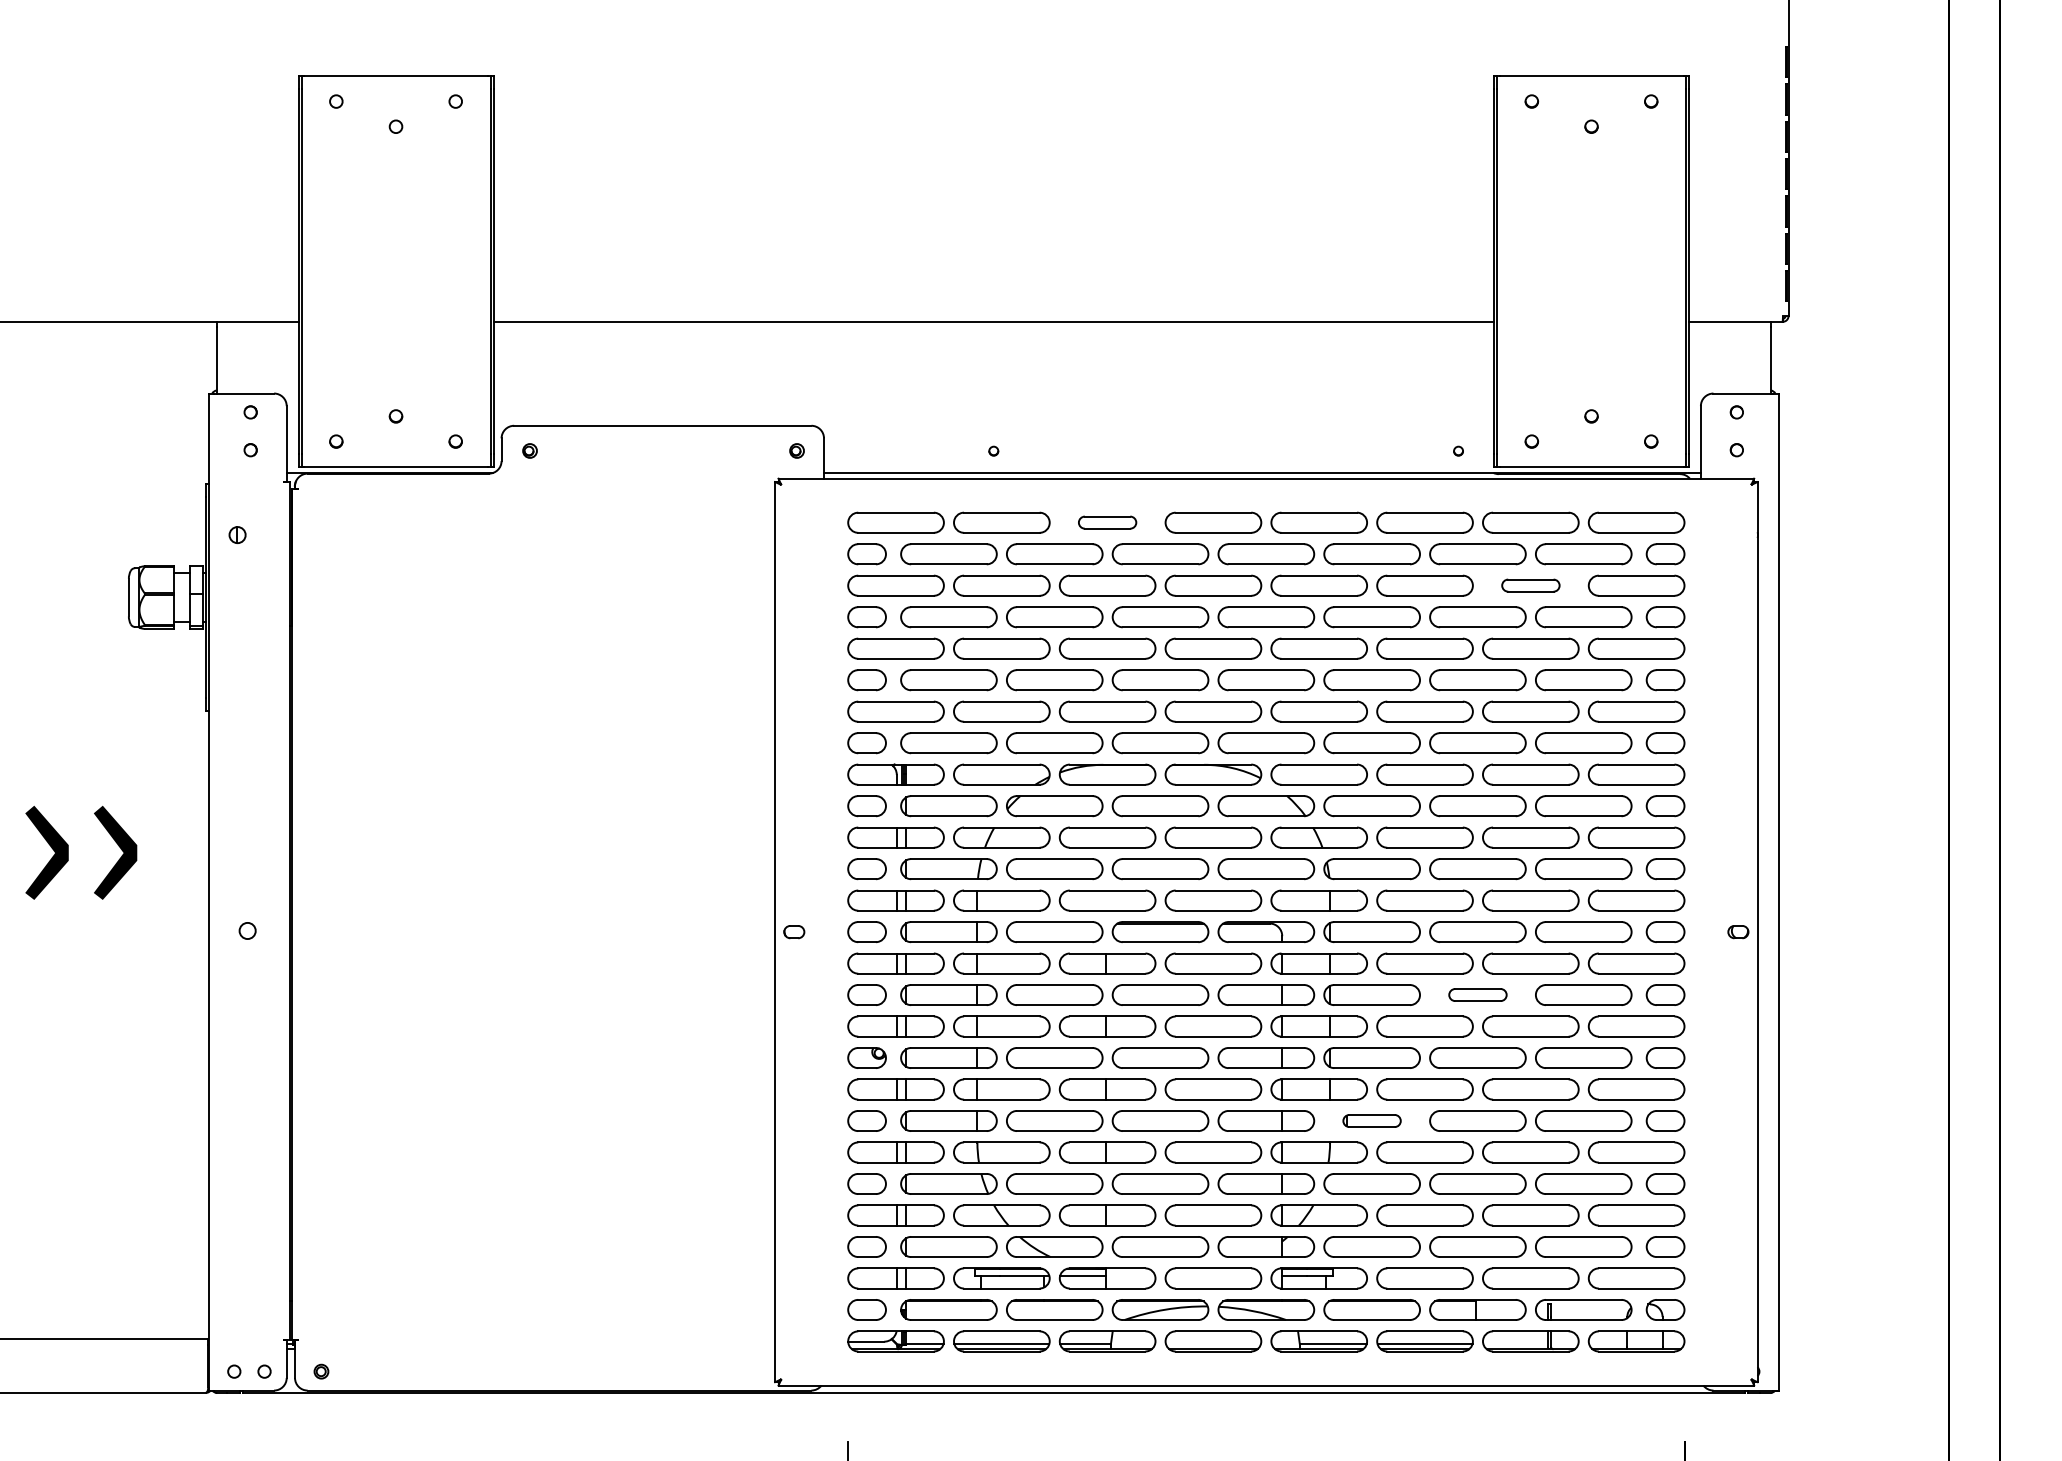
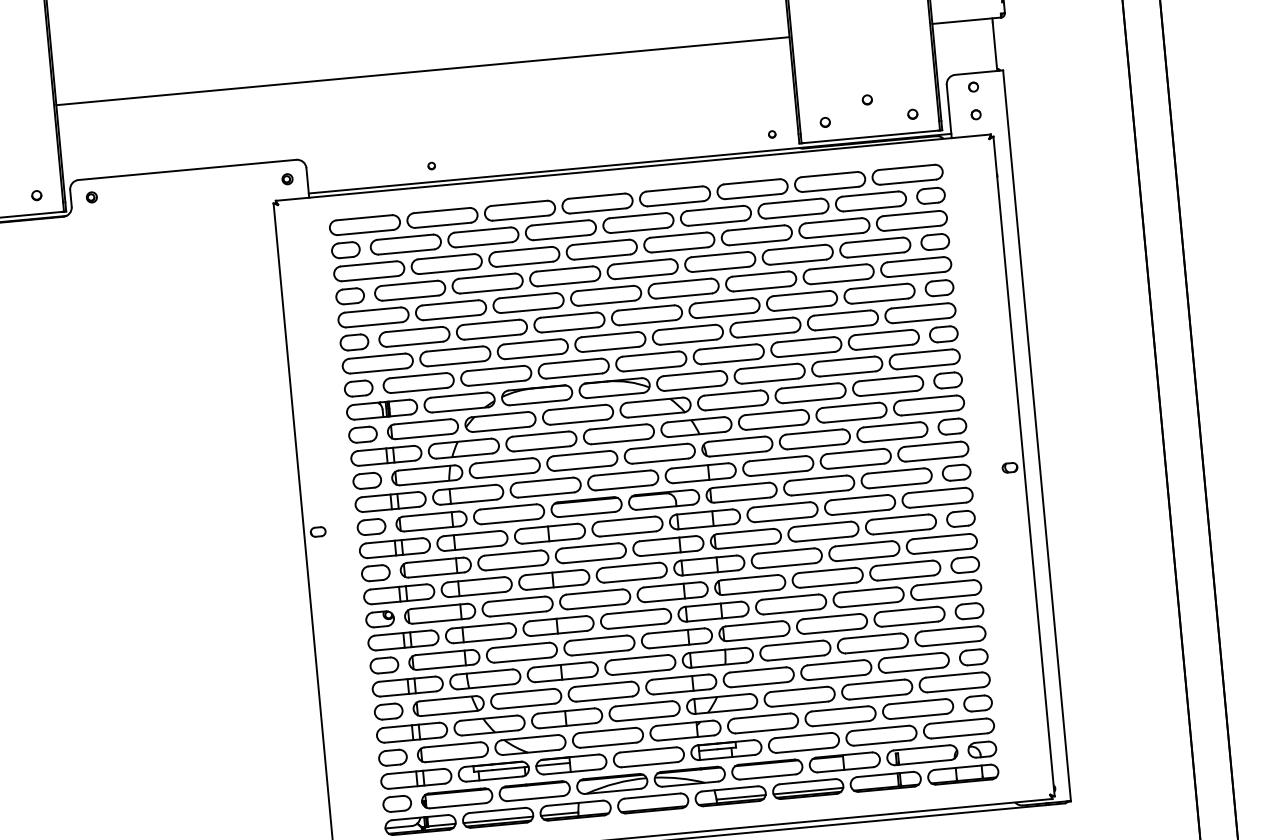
part: (1107, 522) -> (519, 210), size x1.67
part: (1530, 585) -> (834, 227), size x1.67
part: (1477, 994) -> (823, 531), size x1.67
part: (1371, 1120) -> (753, 630), size x1.67

